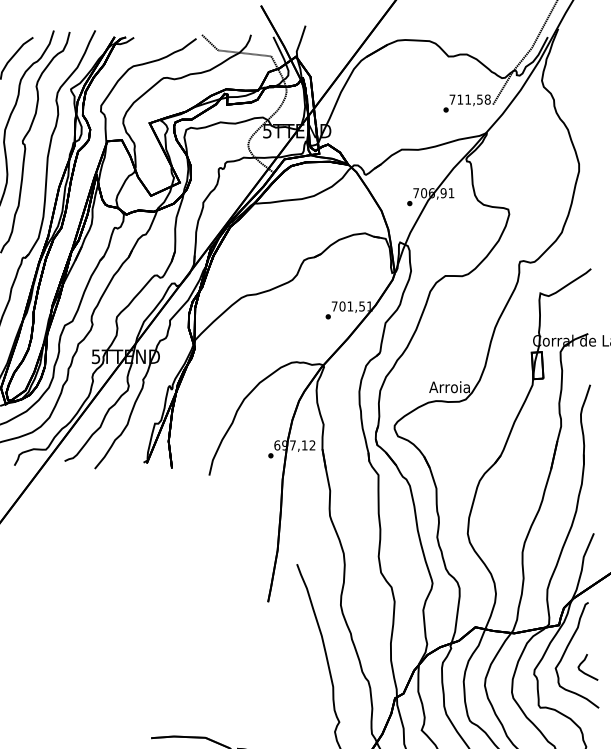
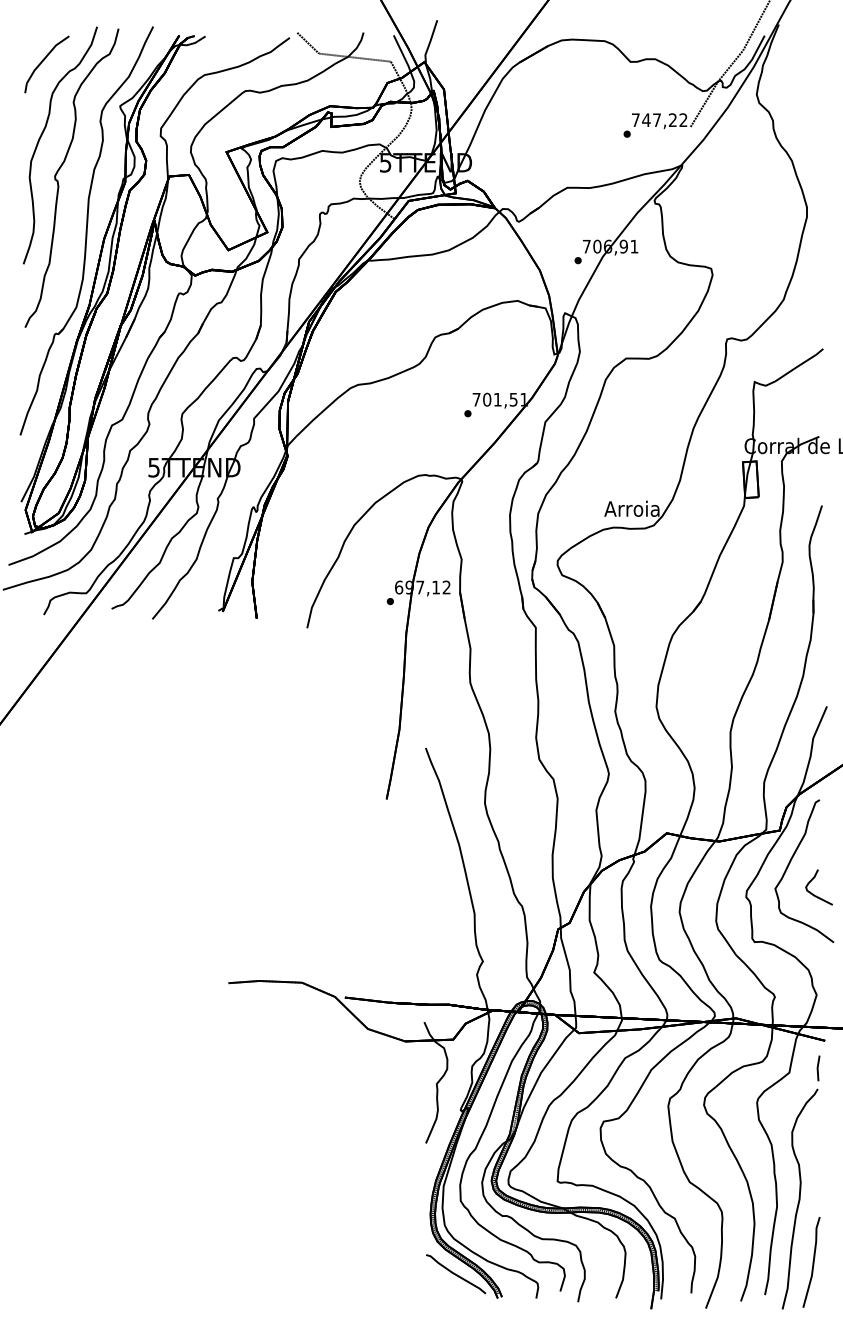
text: (473, 99) -> (664, 120), 711,58 -> 747,22

